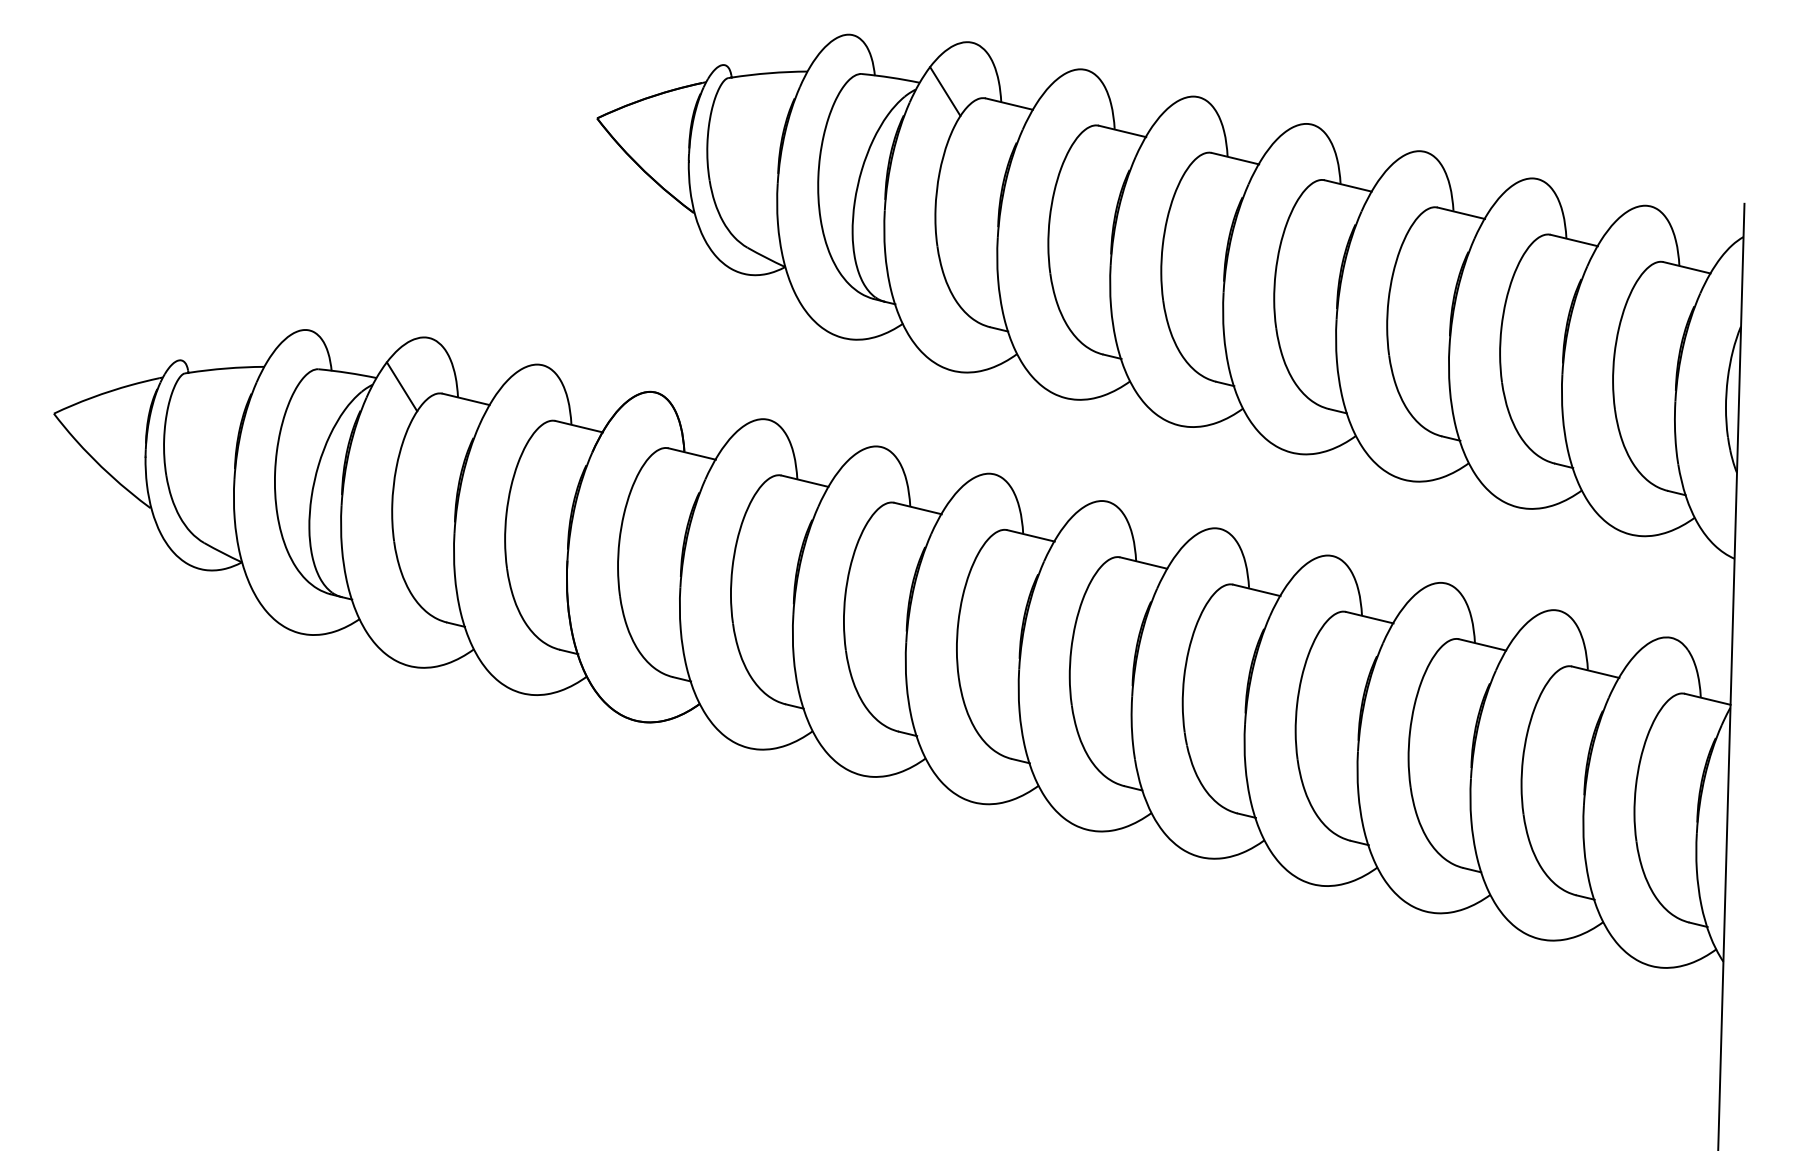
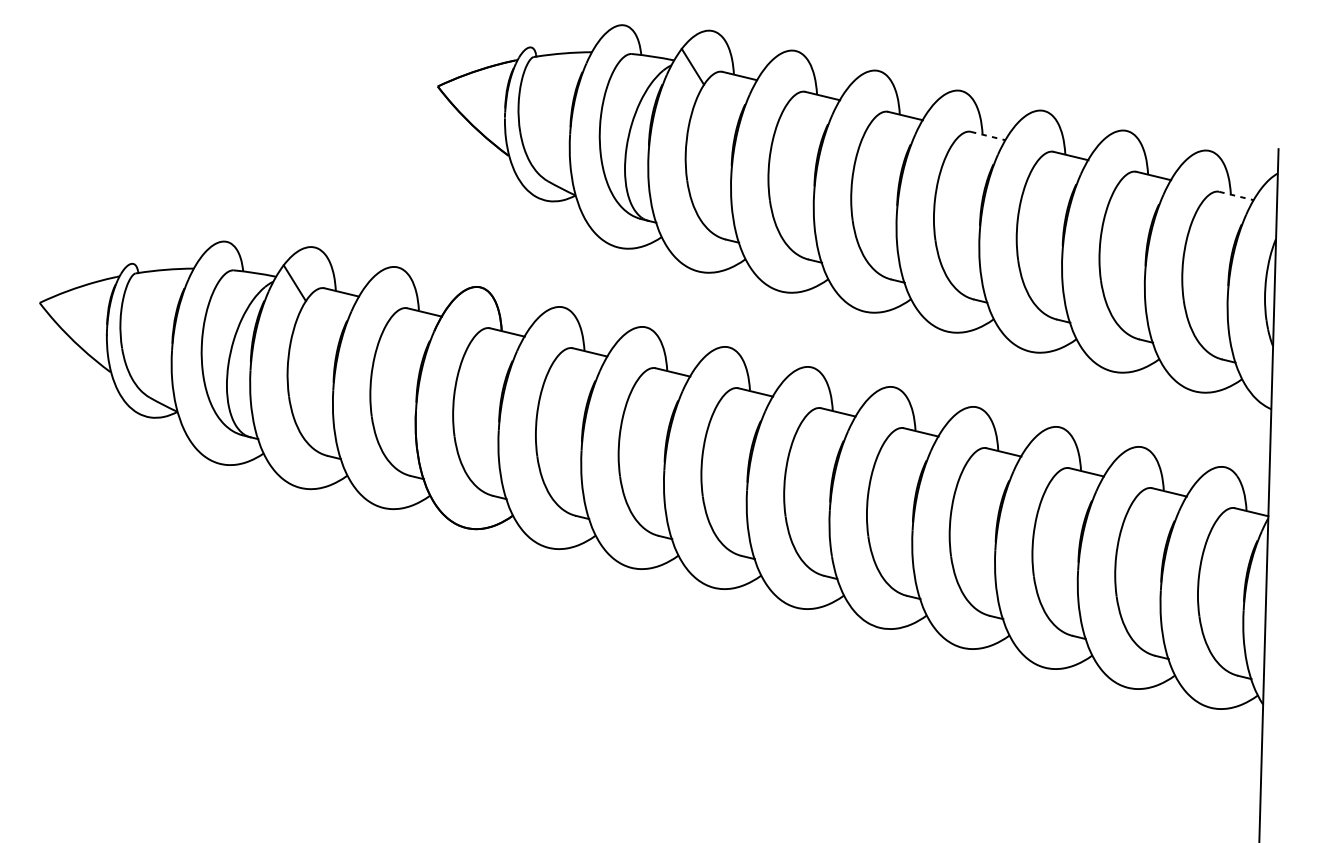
line: (1348, 186) -> (988, 136), solid -> dashed
line: (1687, 267) -> (1236, 195), solid -> dashed

